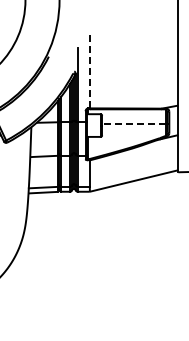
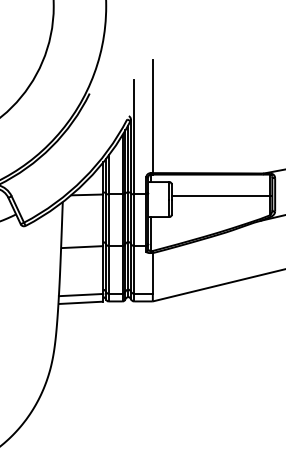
line: (89, 71) -> (152, 116), dashed -> solid
line: (134, 123) -> (221, 196), dashed -> solid

